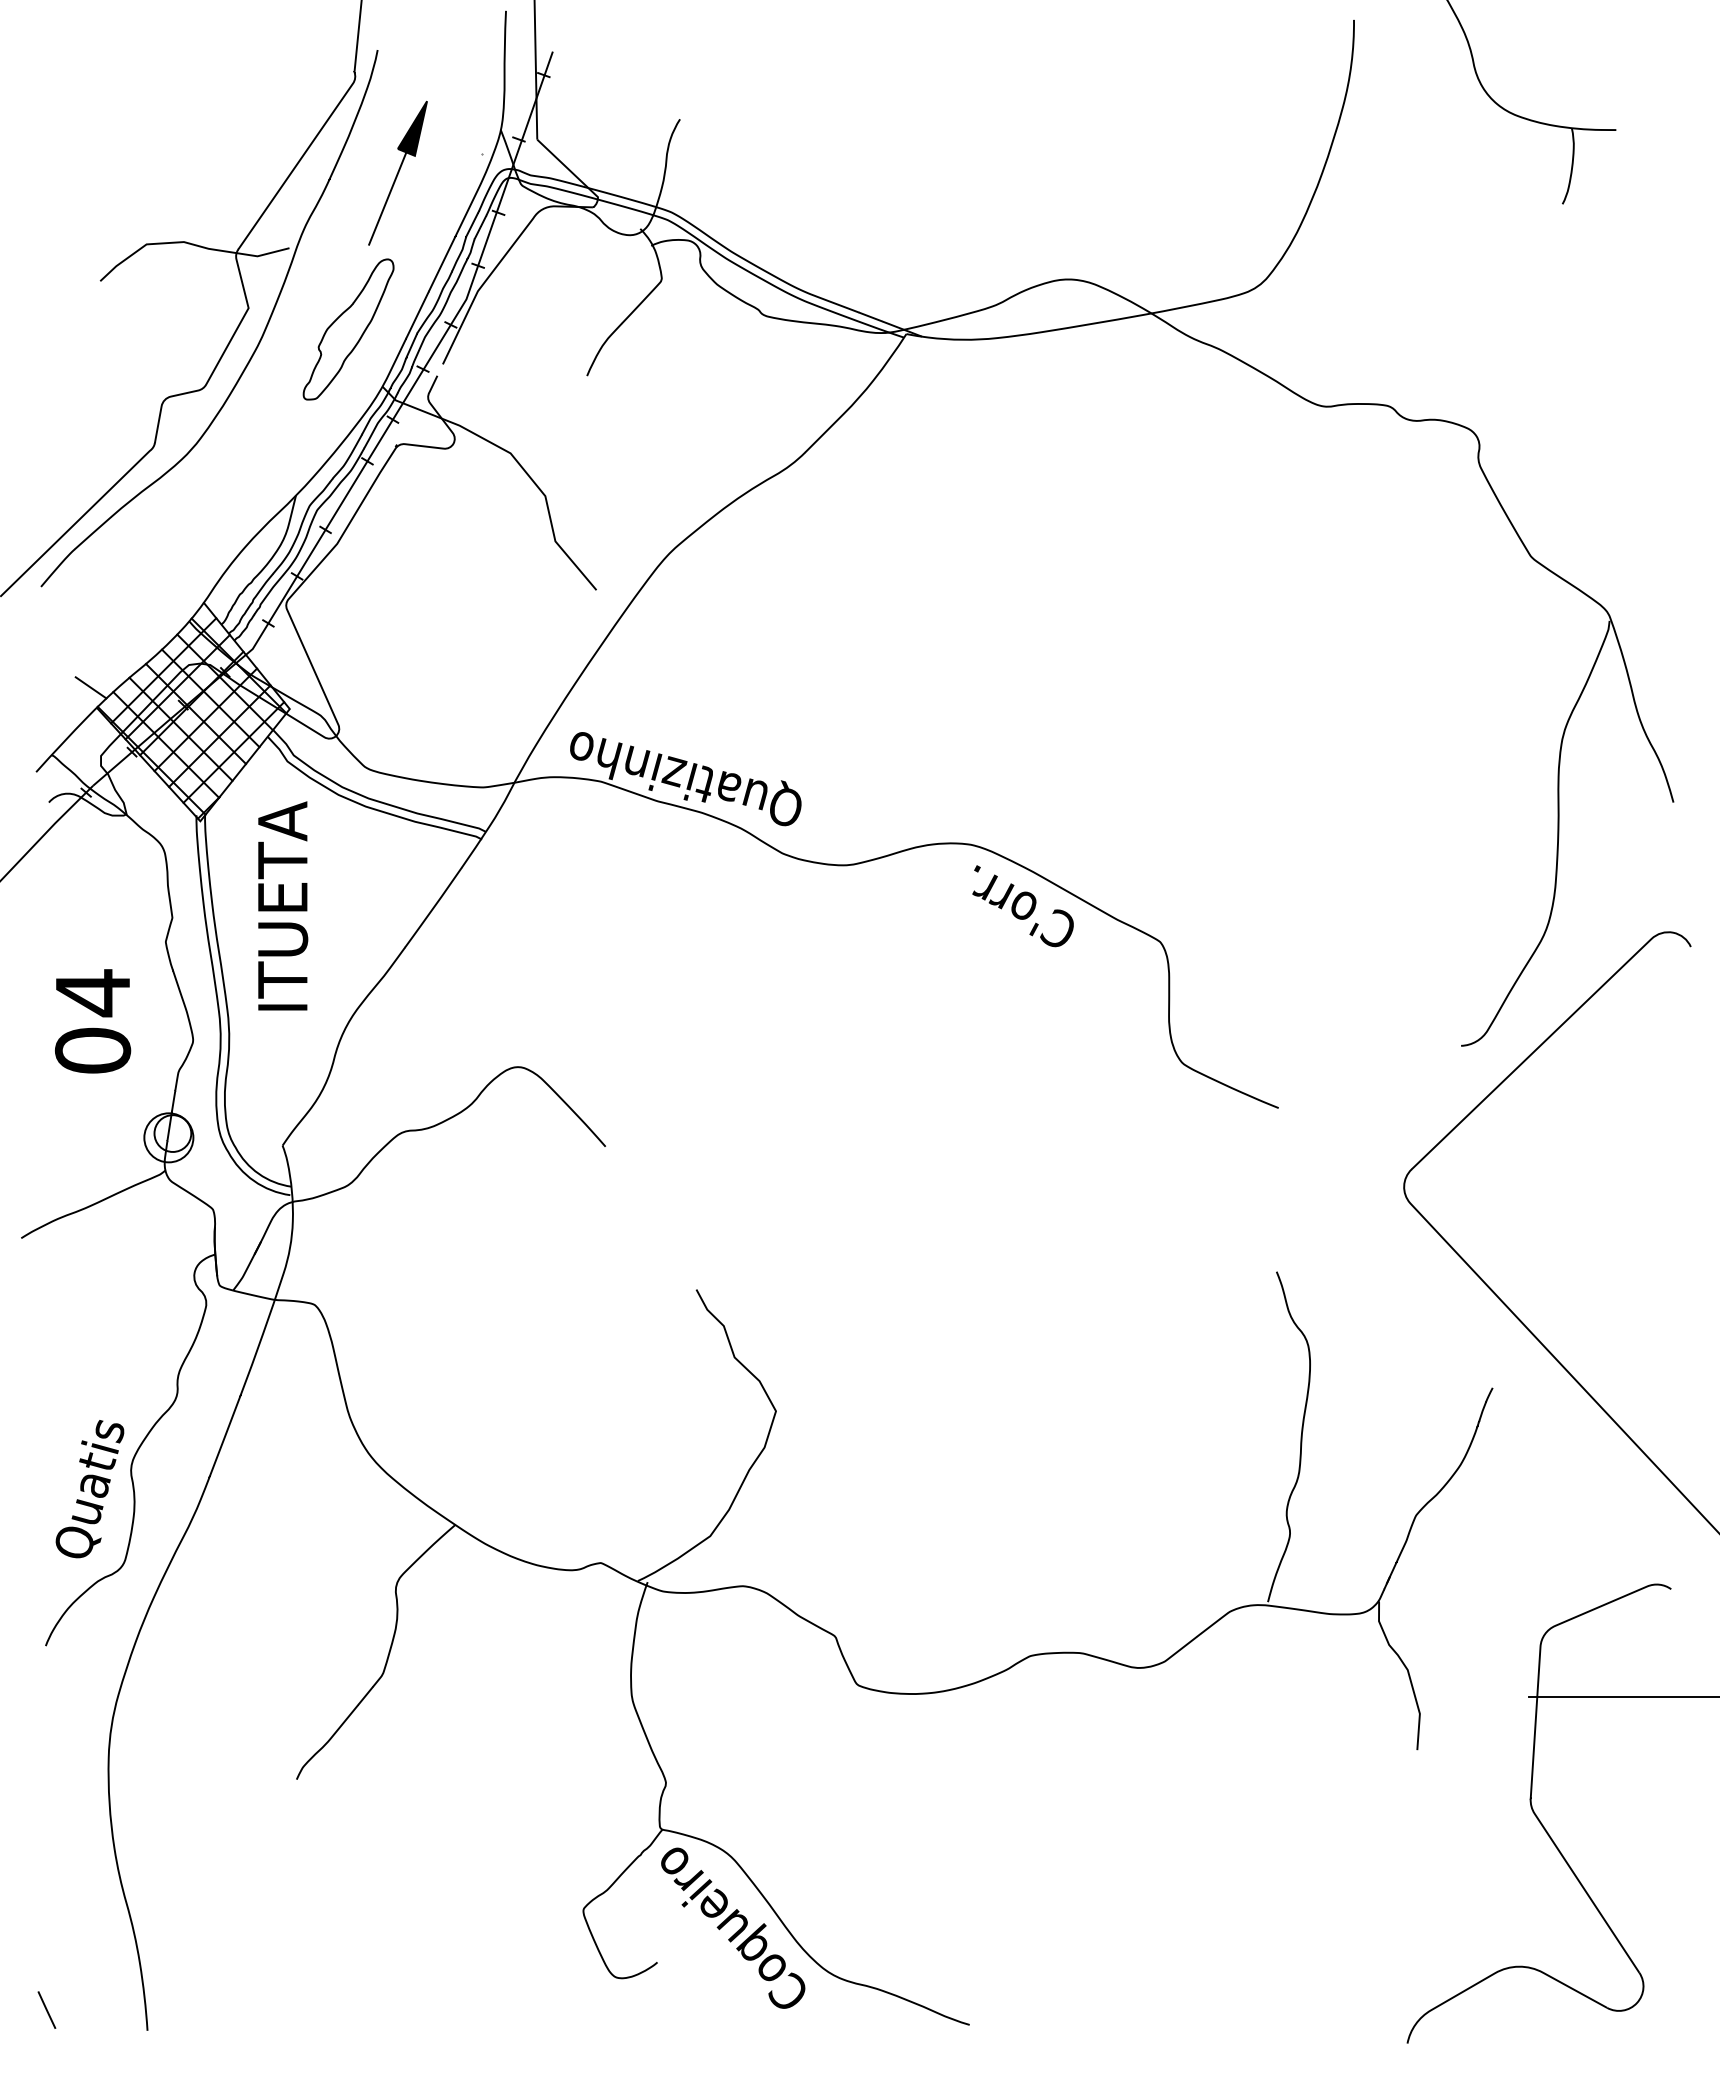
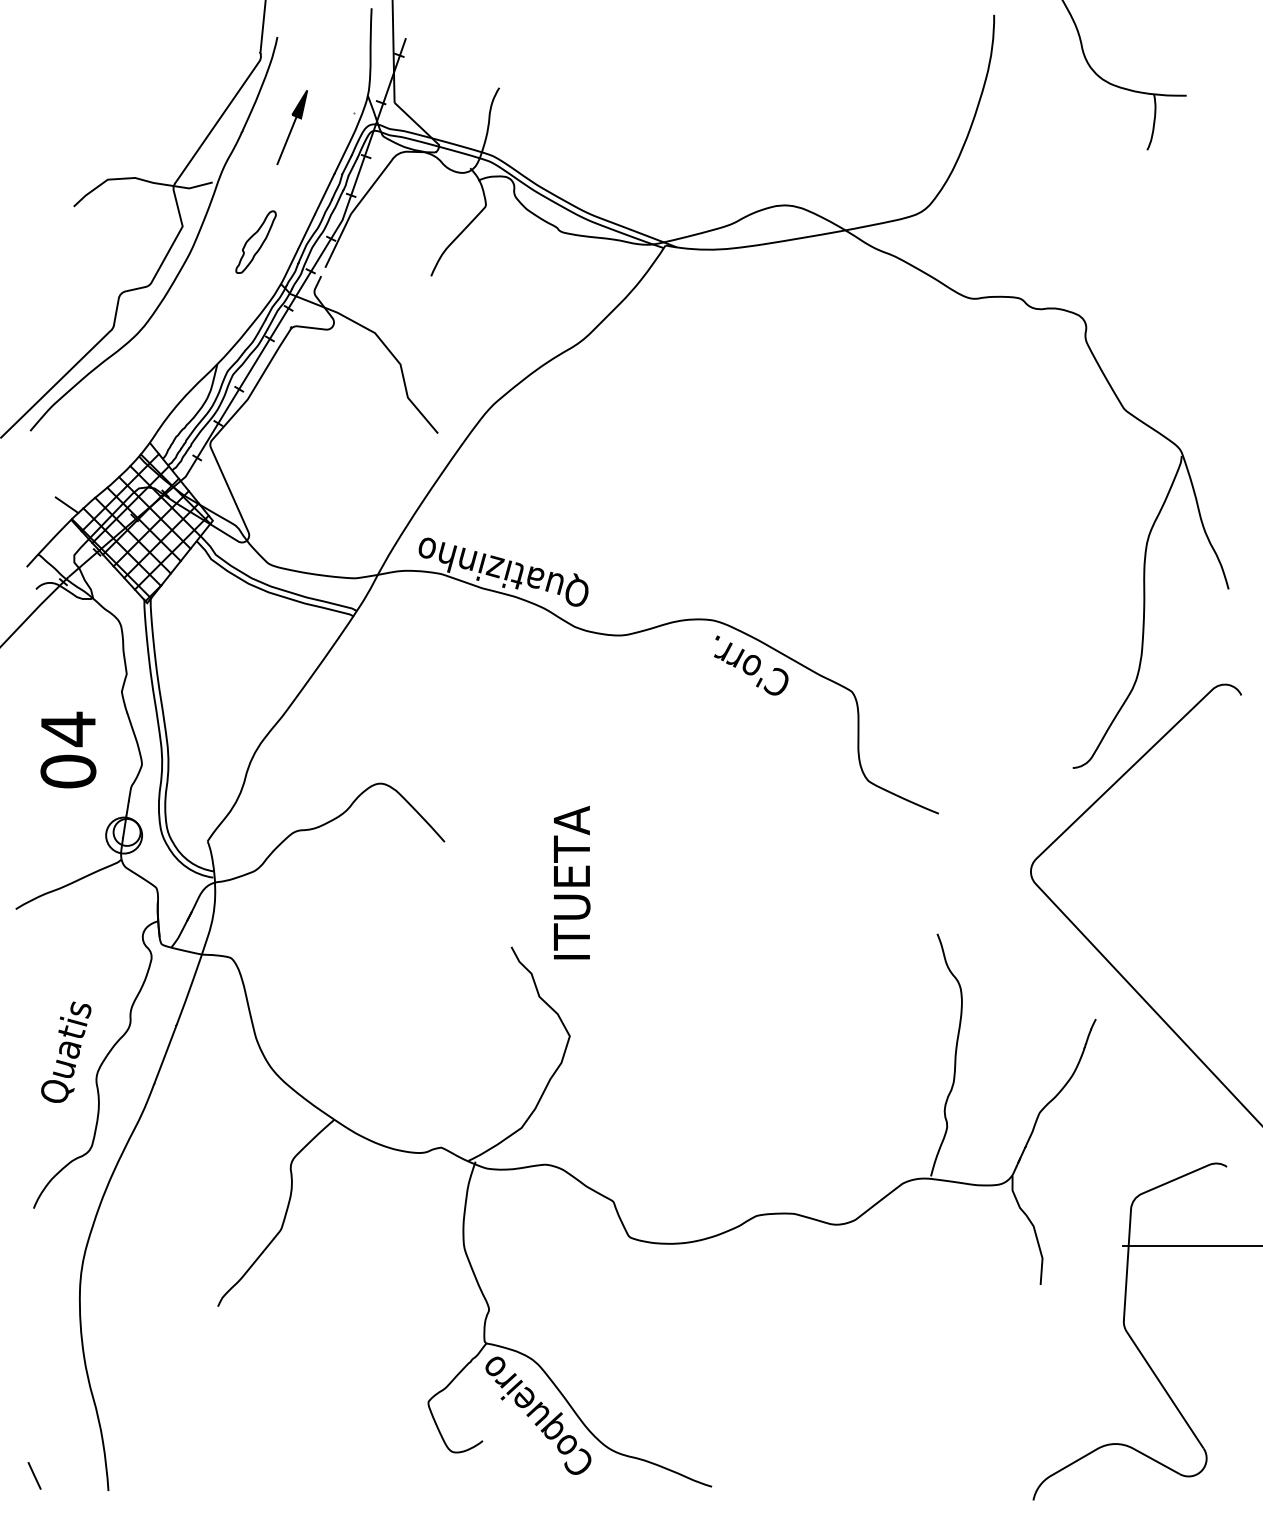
part: (397, 172) -> (291, 126), size x0.7
part: (348, 329) -> (256, 242), size x0.6
text: (283, 905) -> (572, 882), moved
text: (89, 1489) -> (65, 1052), moved

